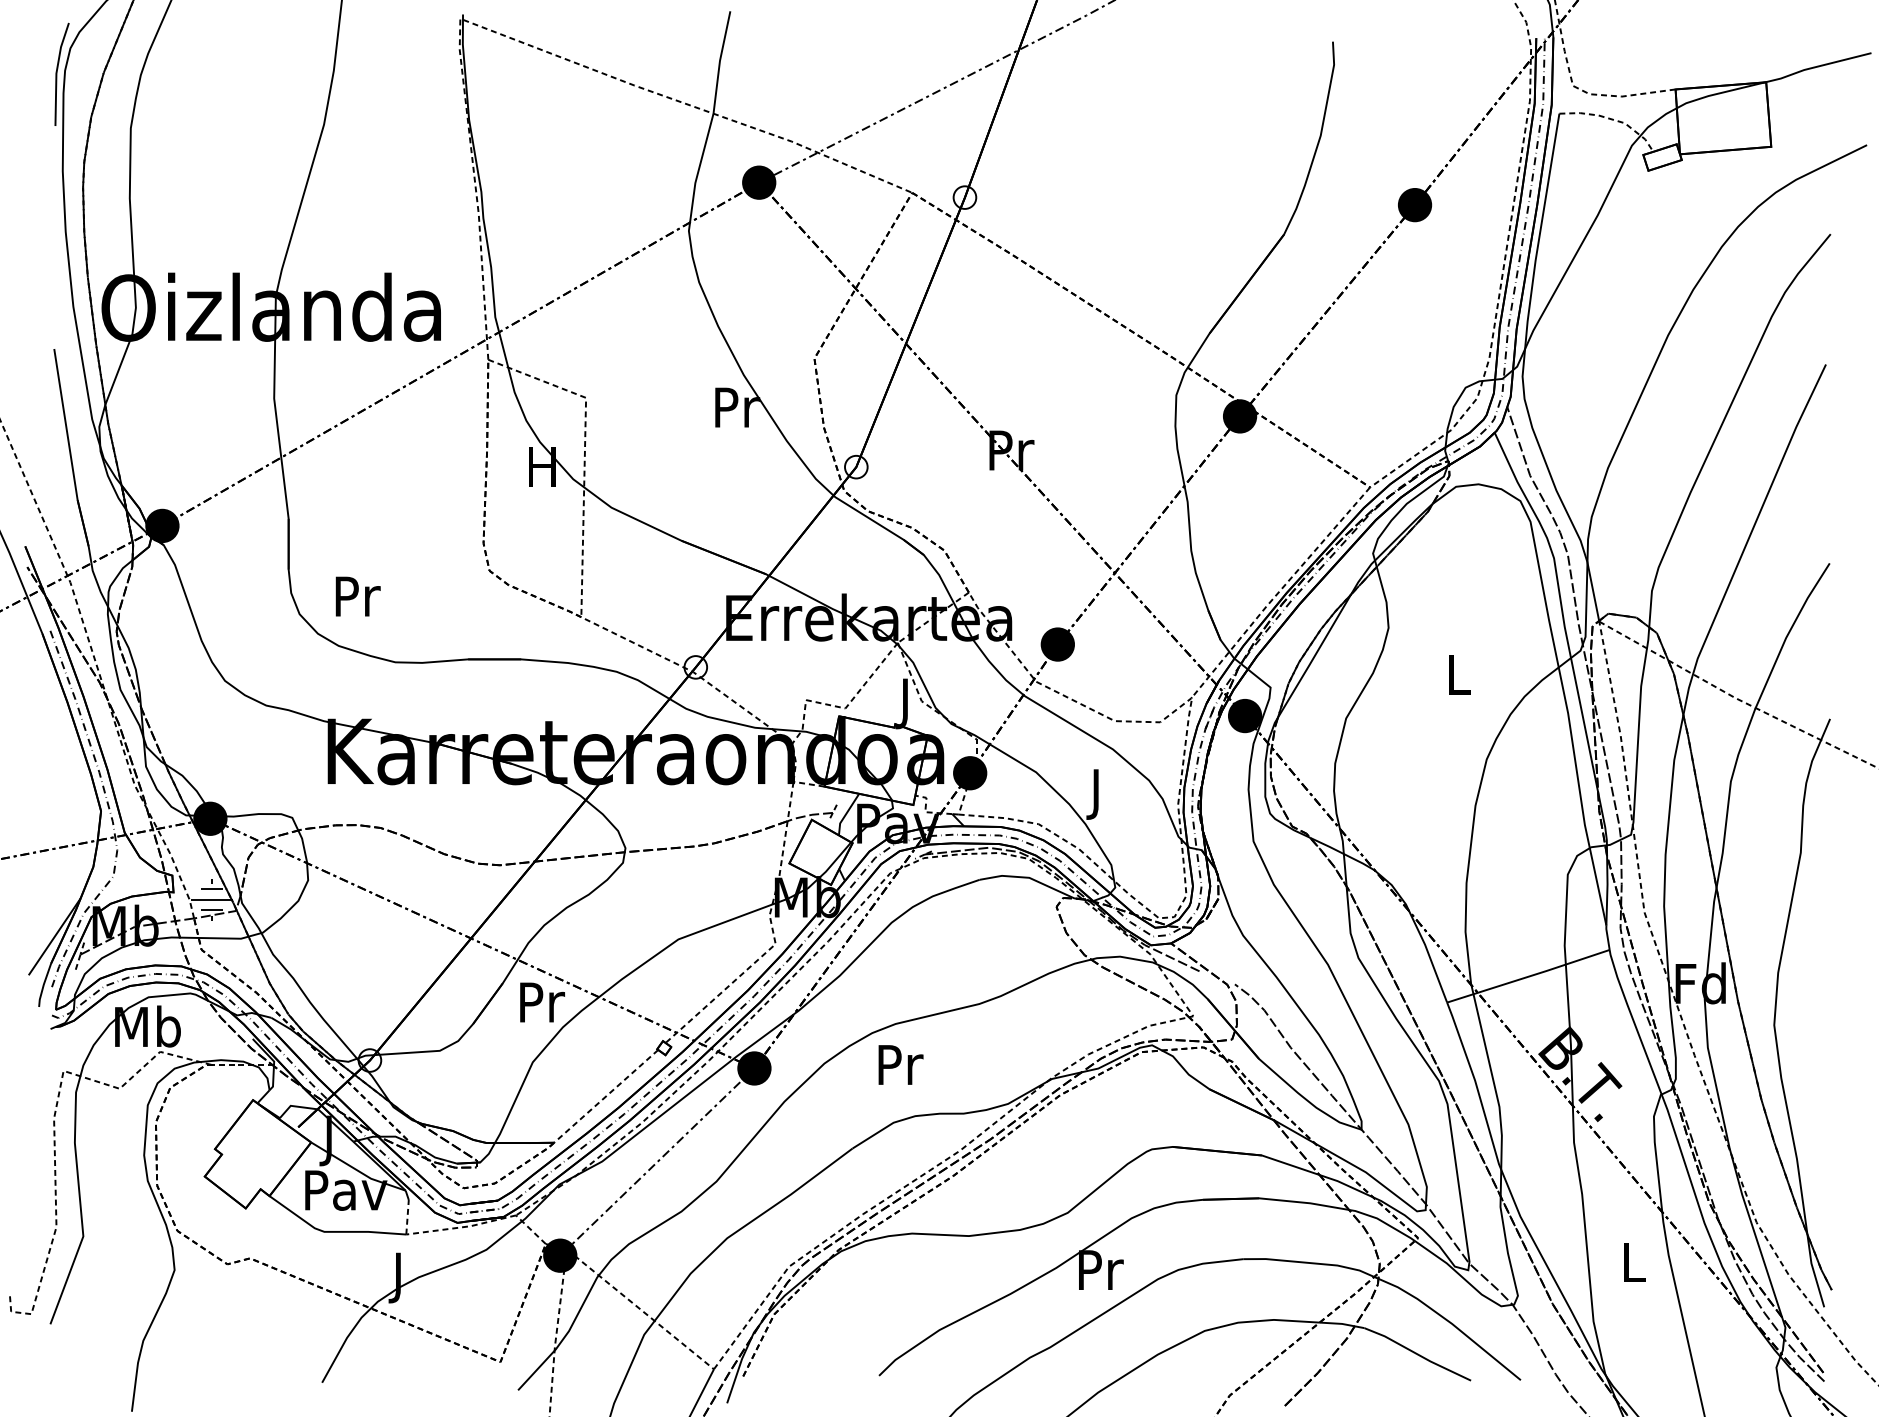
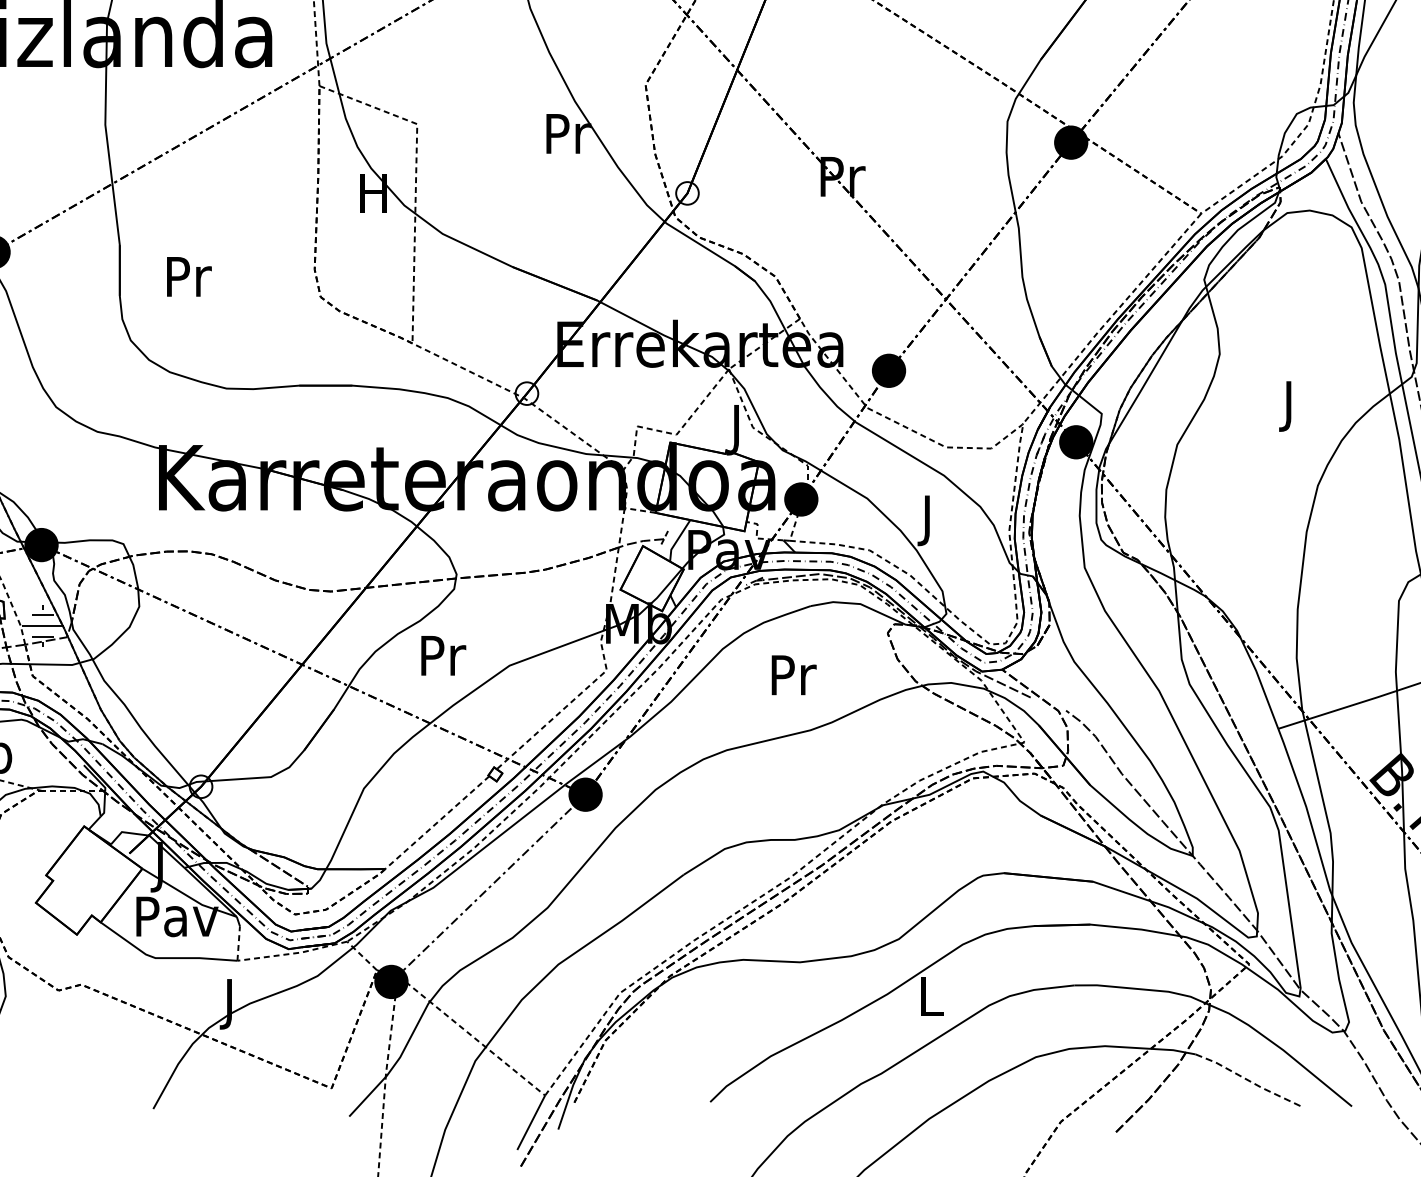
text: (357, 596) -> (188, 276), moved
text: (1459, 680) -> (1290, 406), L -> J
text: (542, 1002) -> (443, 655), moved
text: (900, 1064) -> (793, 674), moved
text: (1101, 1269) -> (932, 995), Pr -> L
line: (1417, 1354) -> (1248, 1080), solid -> dashed

